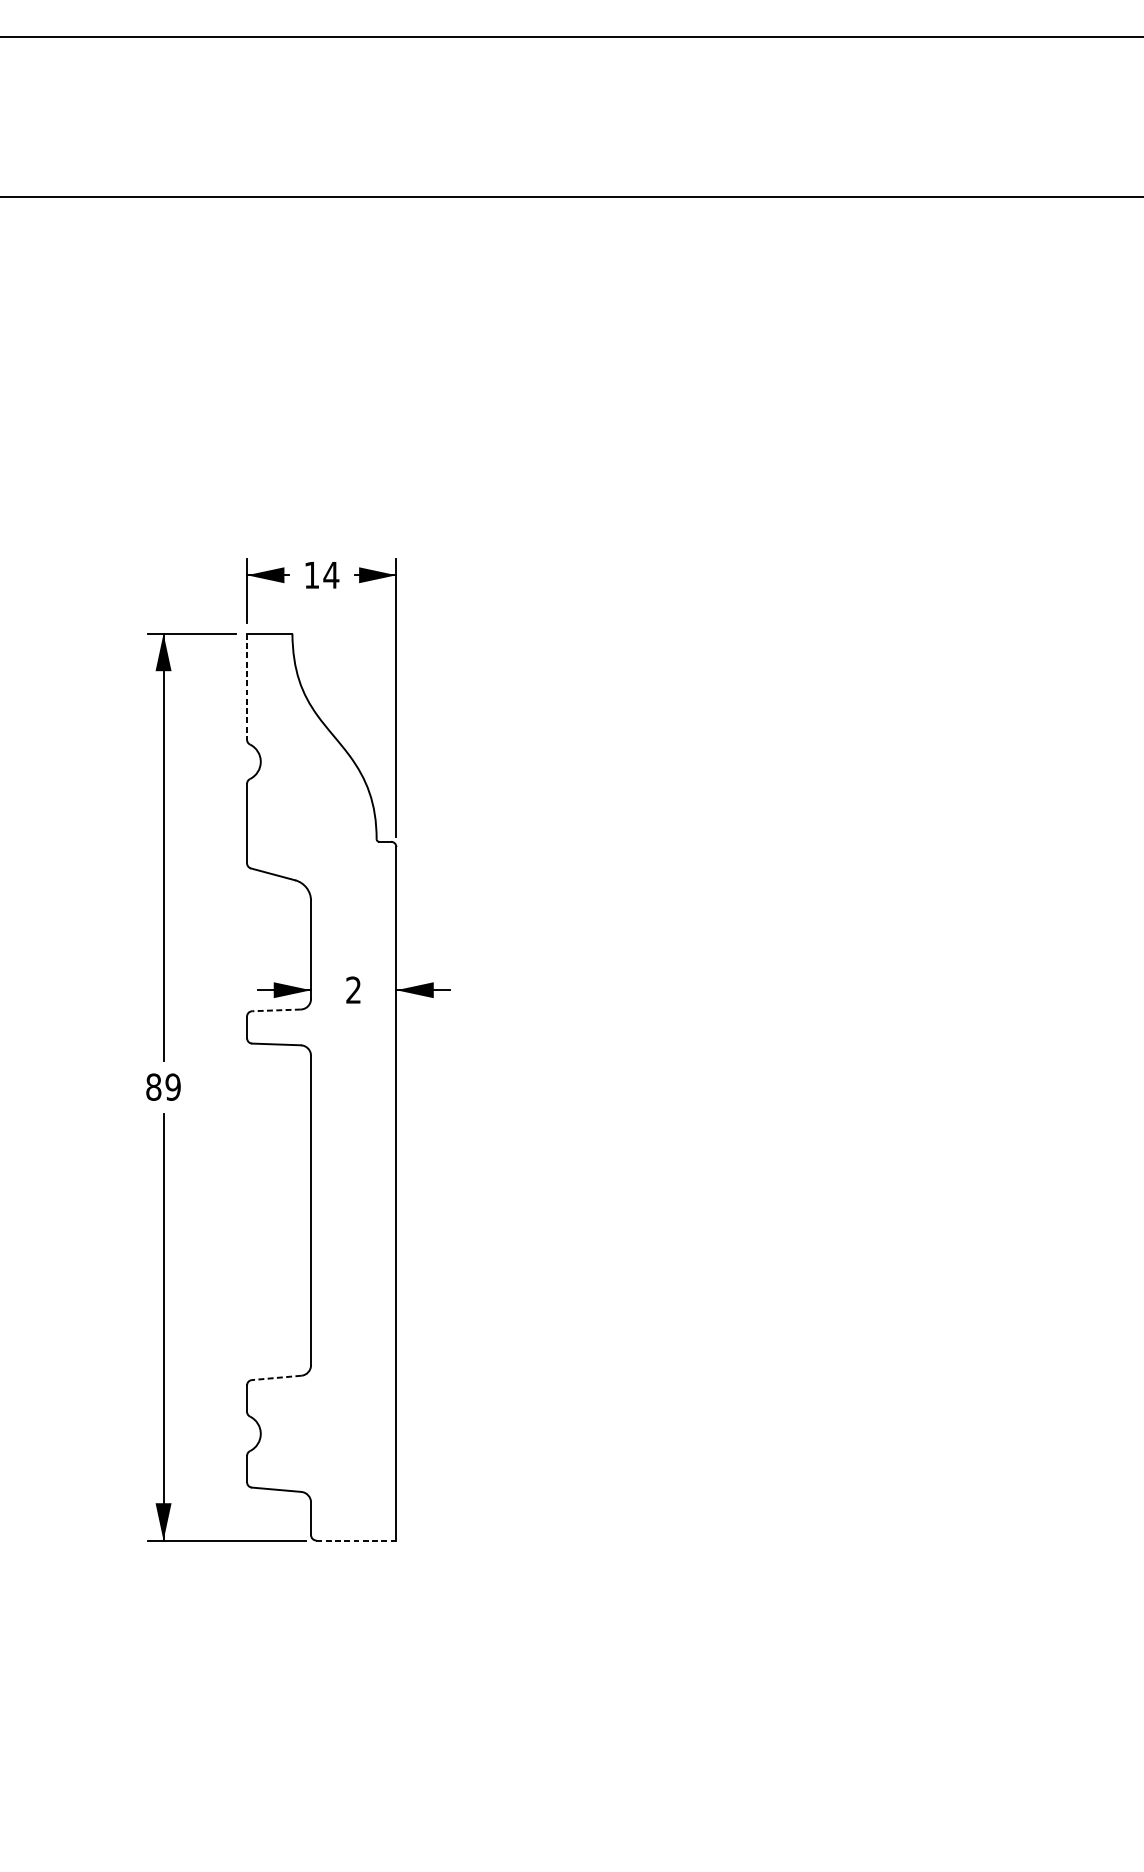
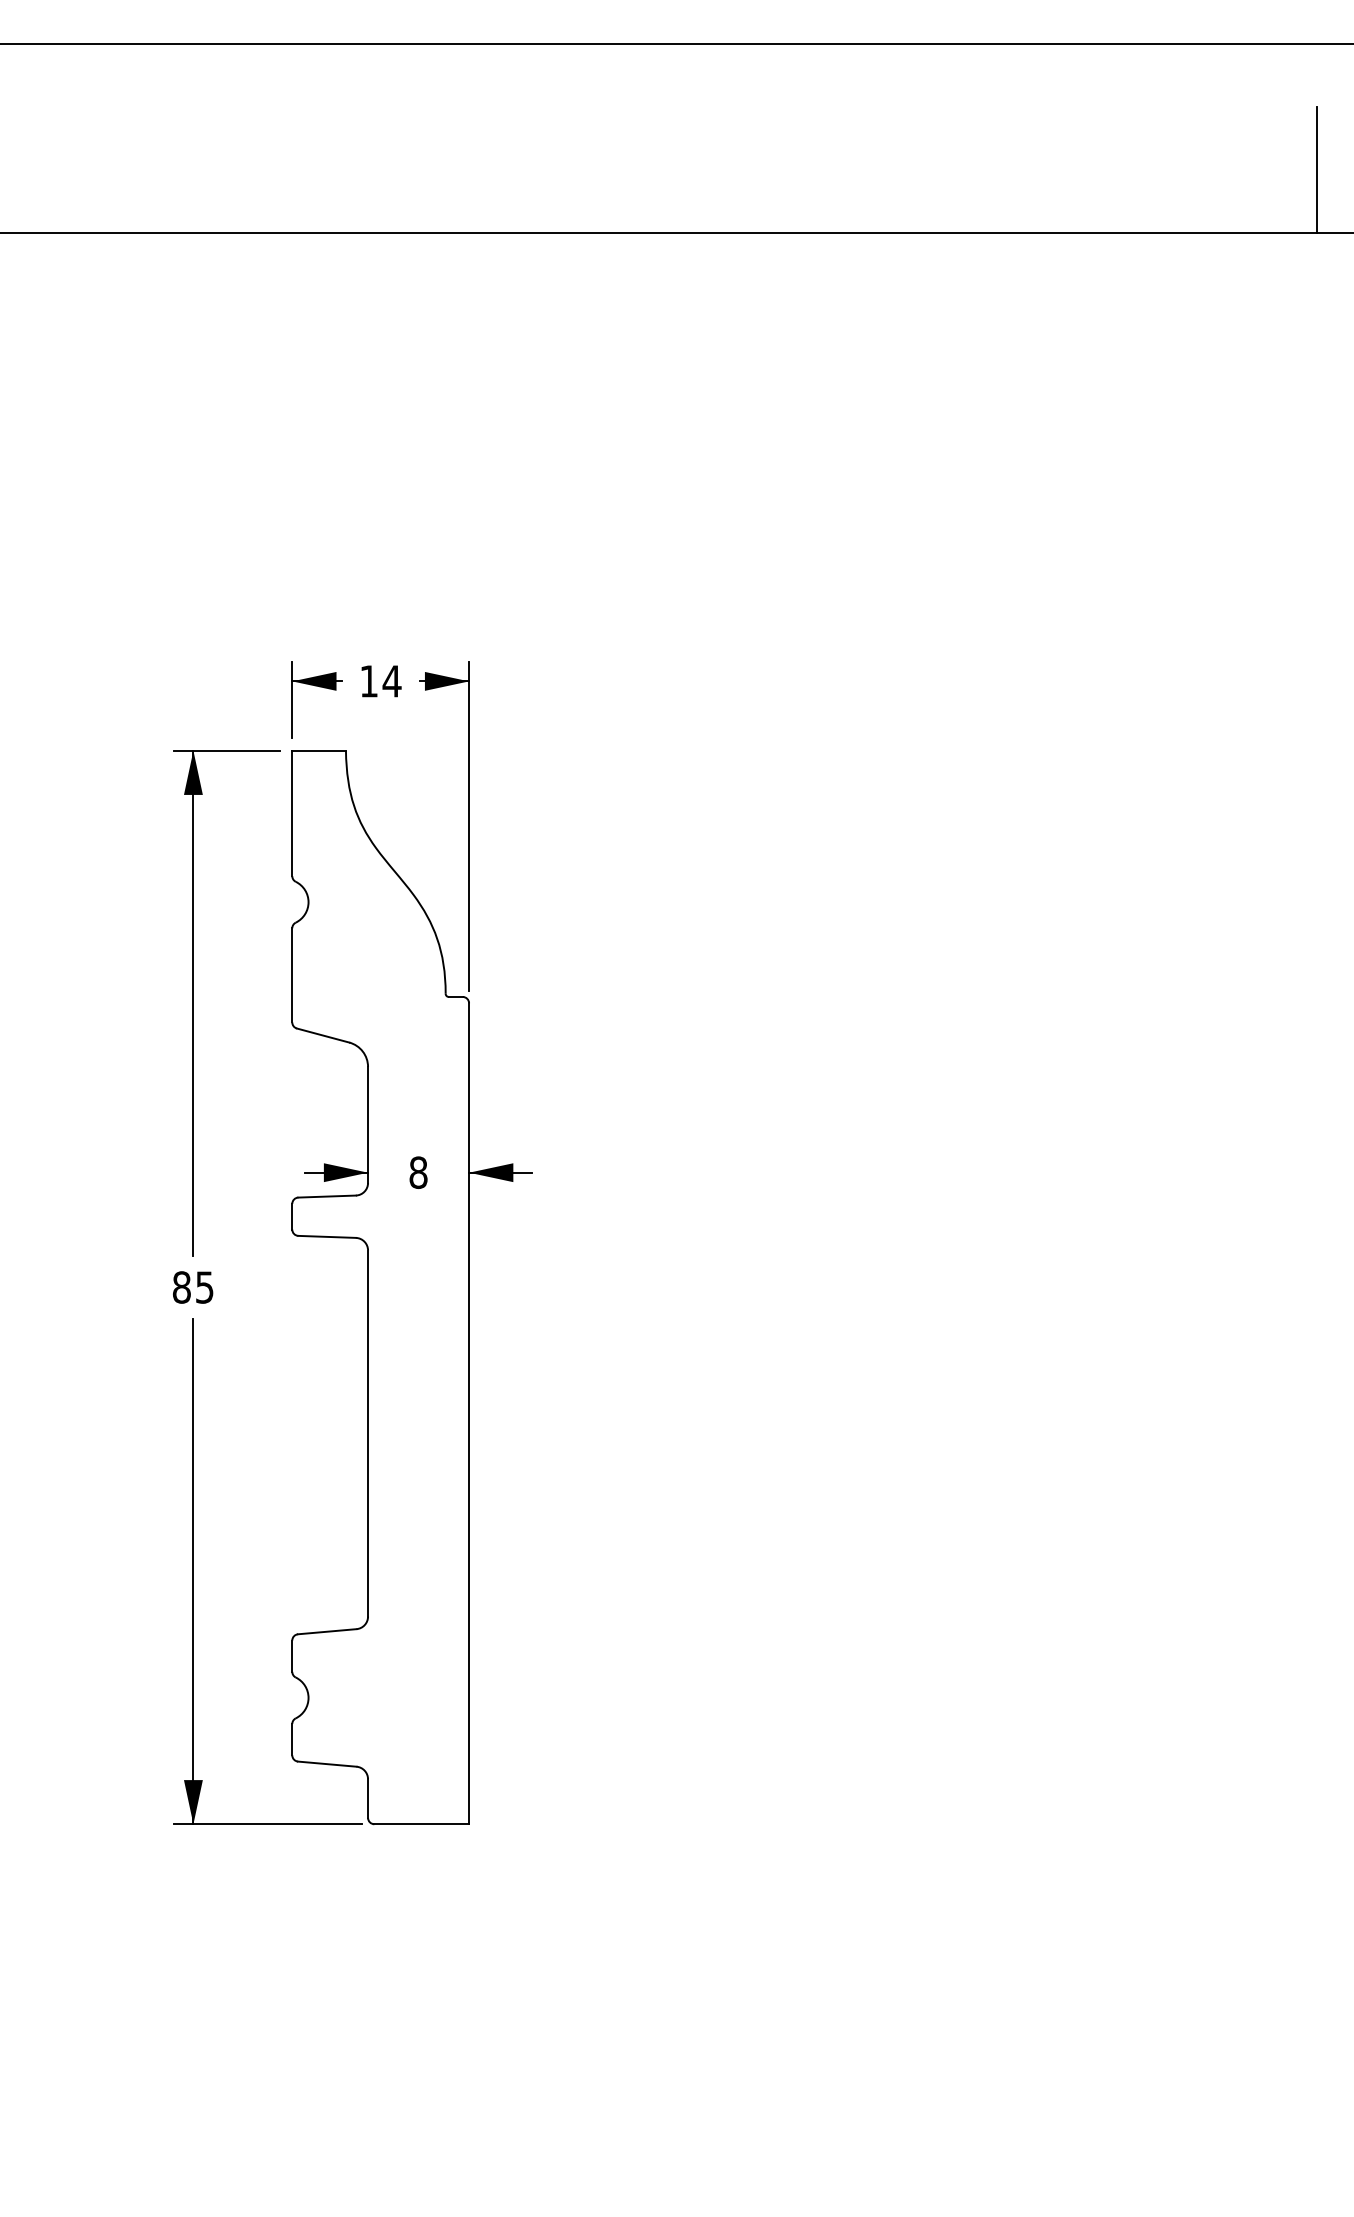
line: (1112, 142) -> (1316, 169), added
line: (247, 686) -> (292, 813), dashed -> solid
text: (353, 990) -> (418, 1172), 2 -> 8
line: (276, 1010) -> (327, 1196), dashed -> solid
text: (172, 1087) -> (204, 1287), 89 -> 85
line: (275, 1377) -> (326, 1631), dashed -> solid
line: (357, 1540) -> (422, 1824), dashed -> solid

